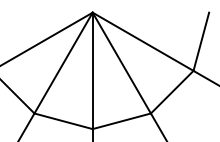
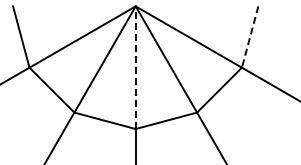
line: (201, 42) -> (250, 37), solid -> dashed
line: (92, 70) -> (135, 67), solid -> dashed

